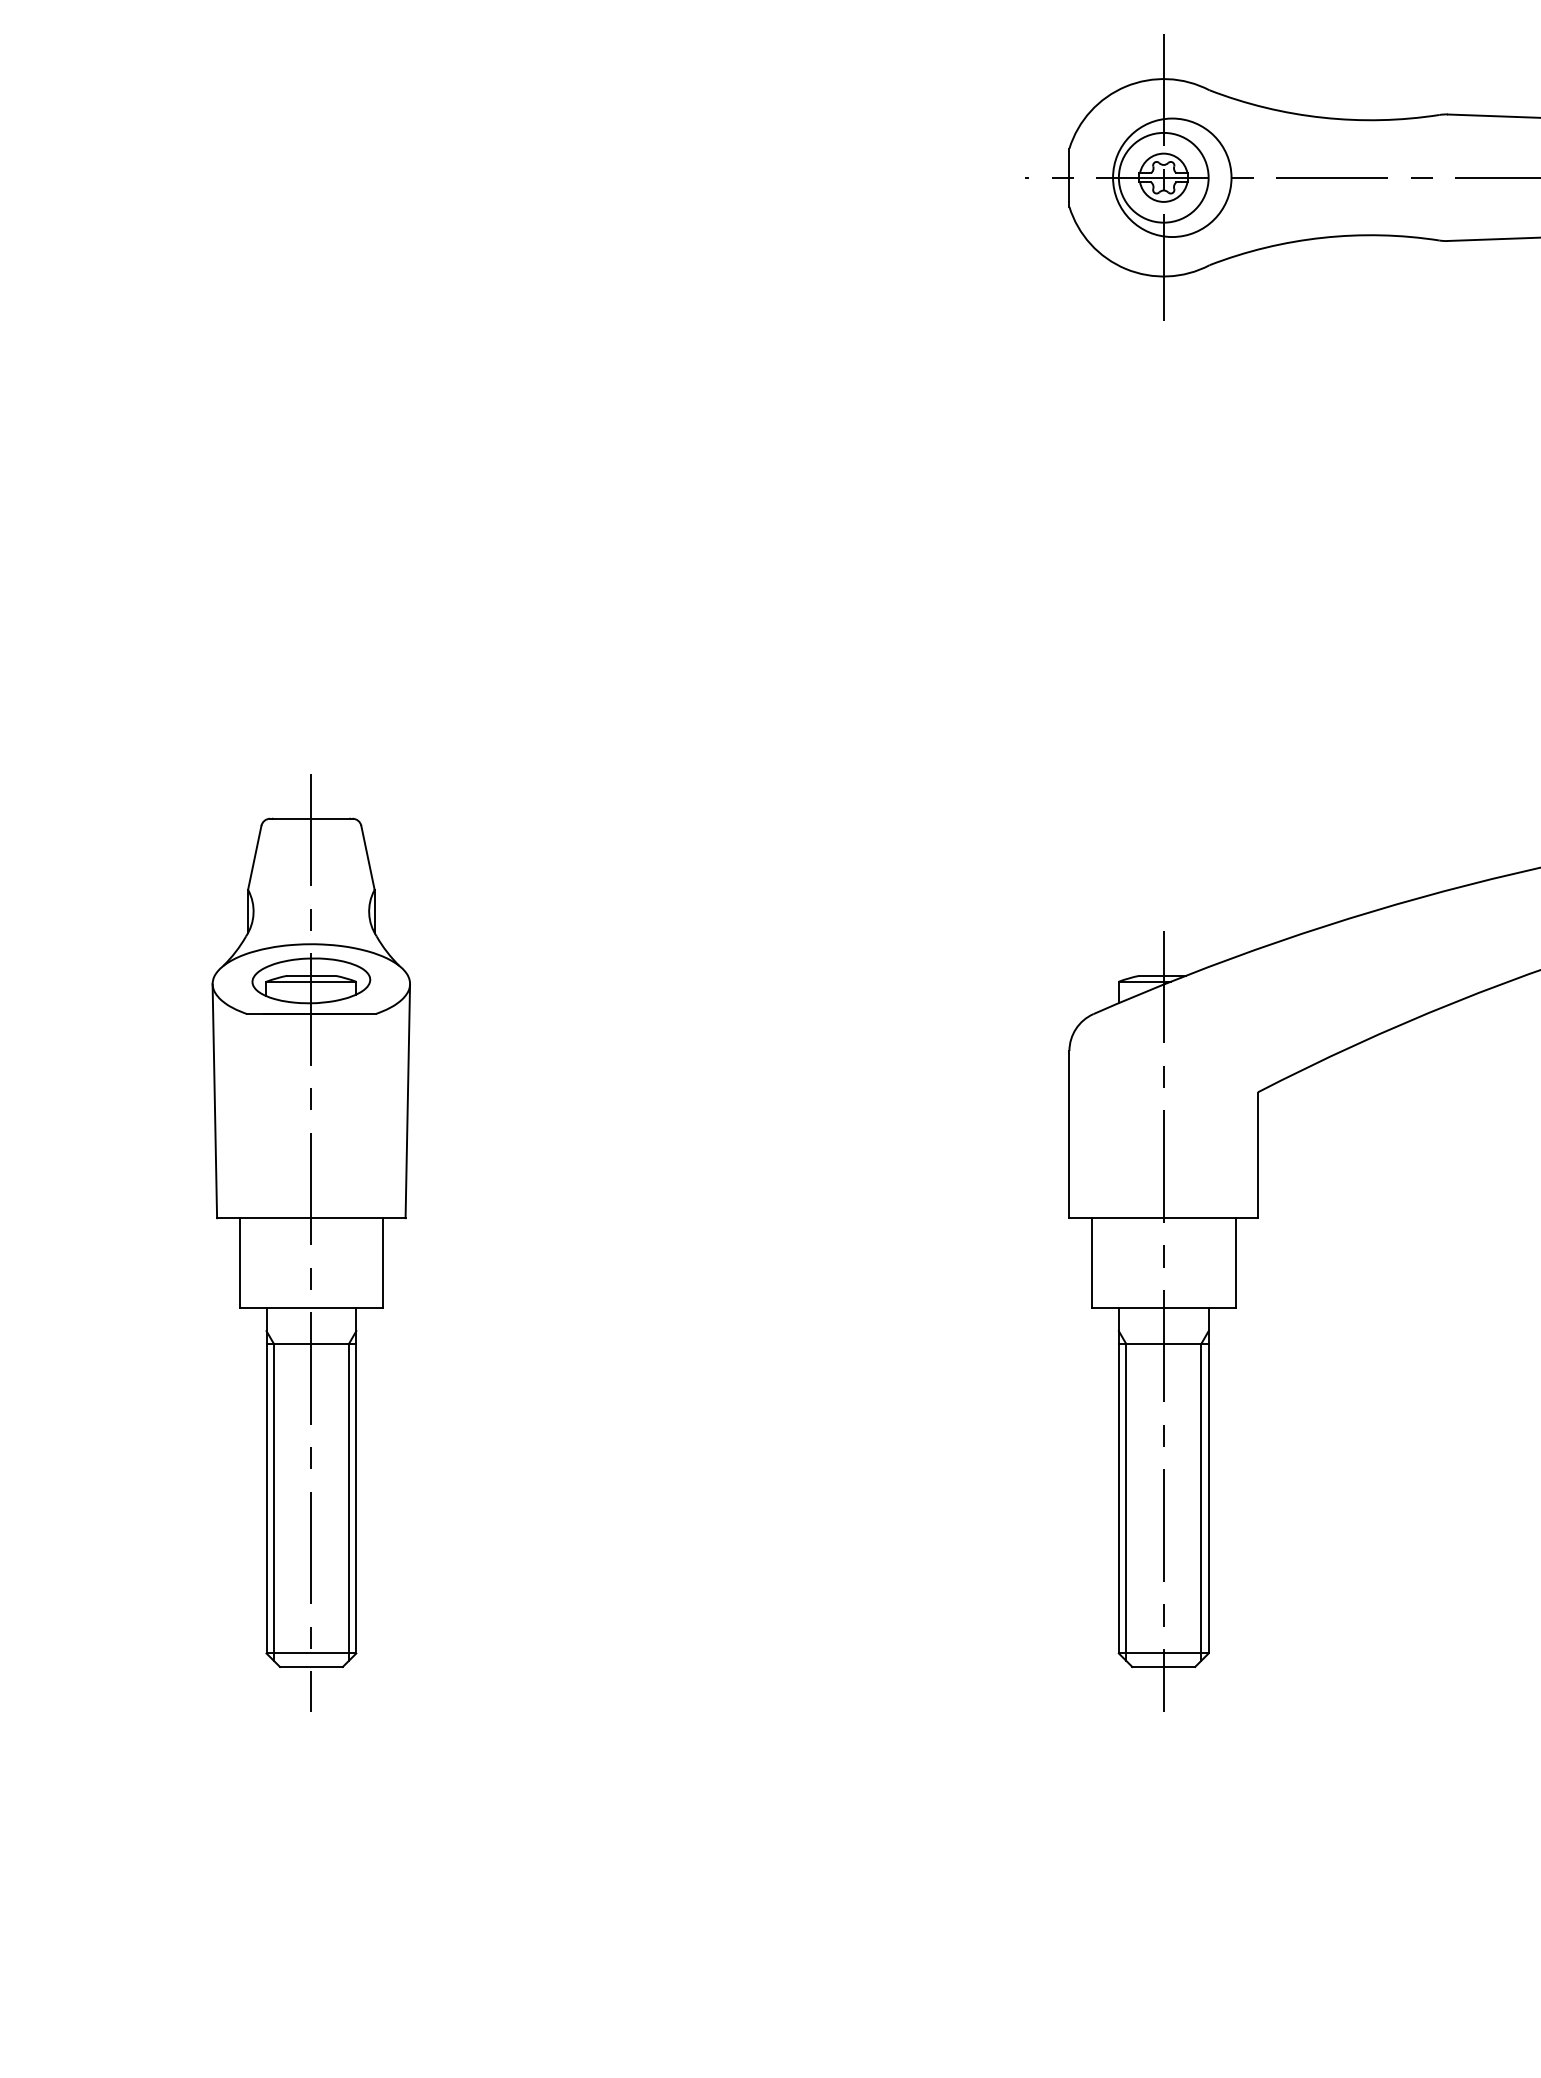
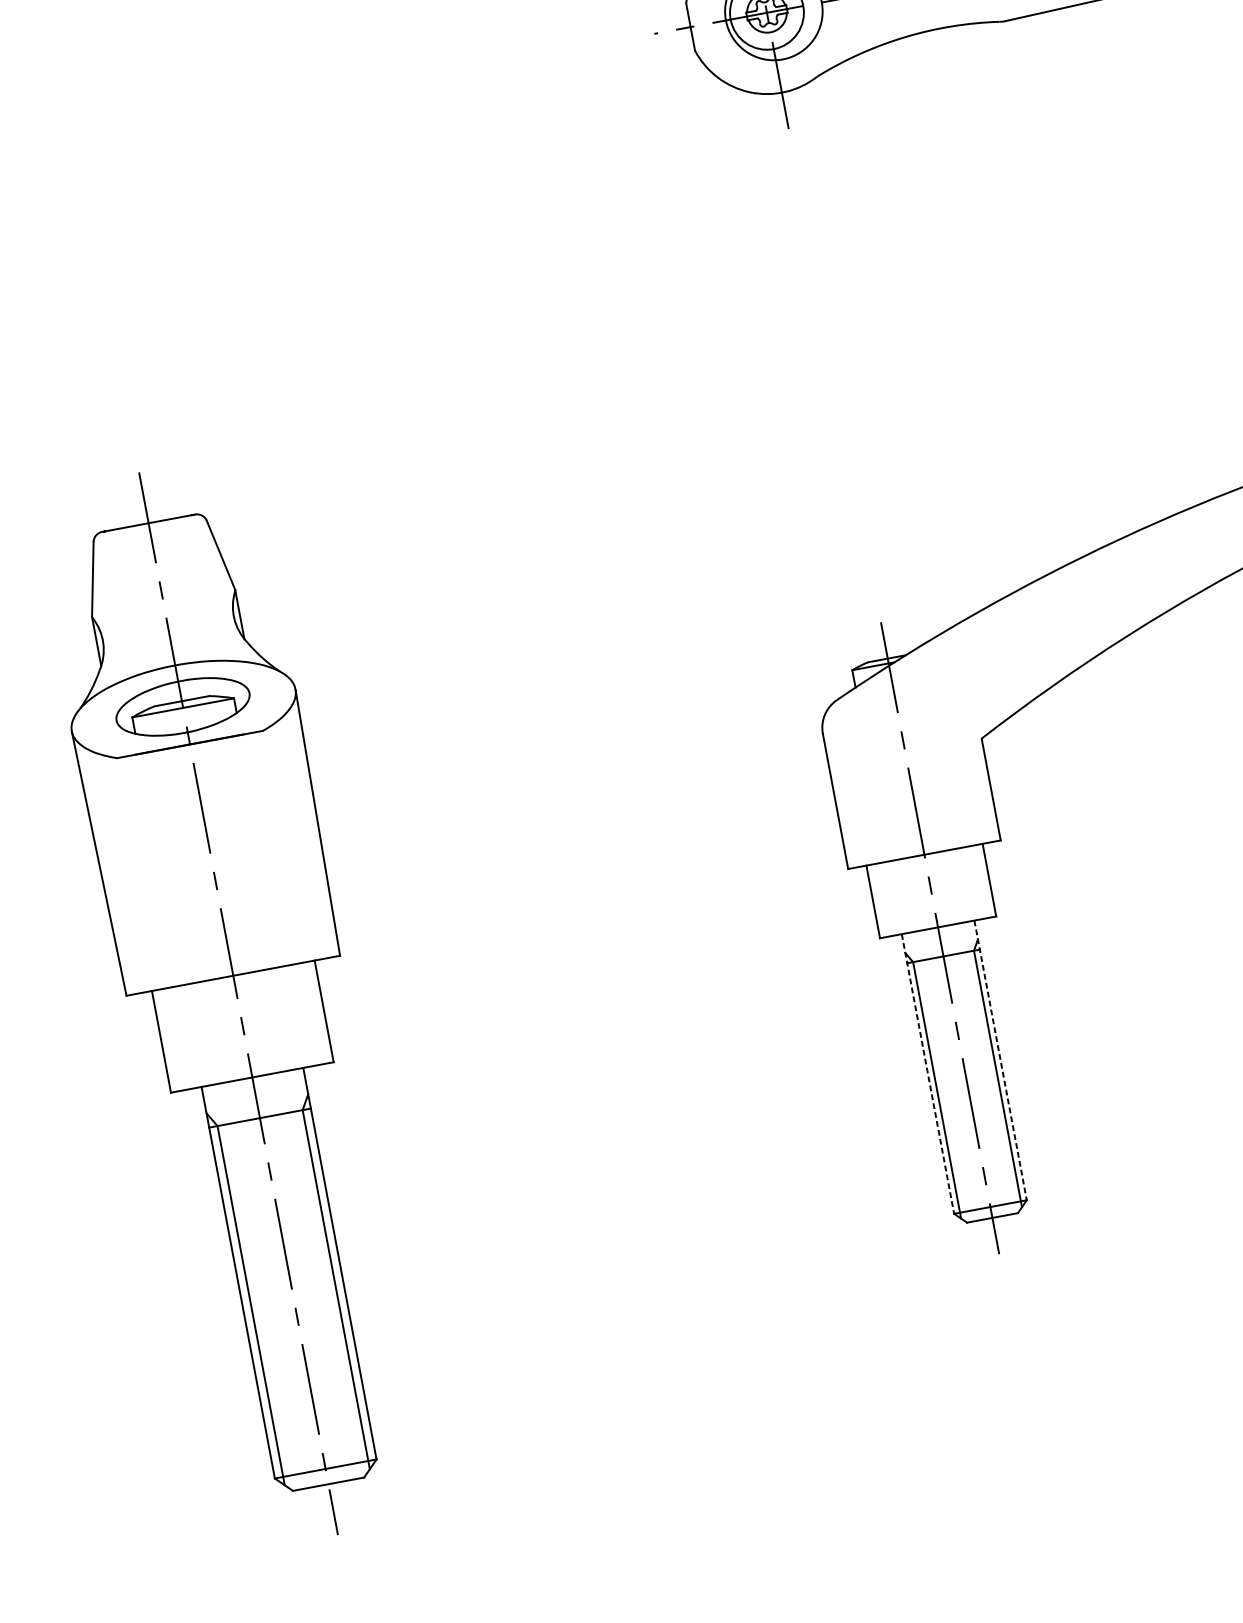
part: (310, 1242) -> (237, 1003), size x1.4
line: (1118, 1480) -> (927, 1073), solid -> dashed
line: (1208, 1480) -> (1000, 1060), solid -> dashed

